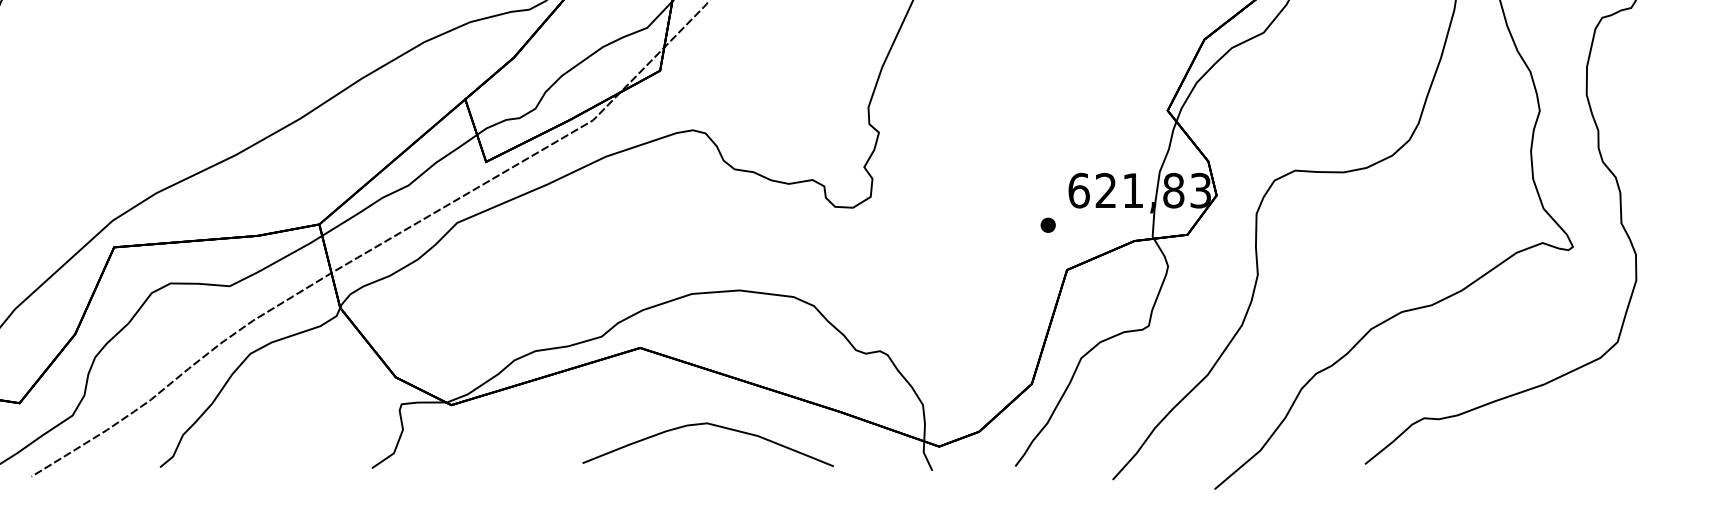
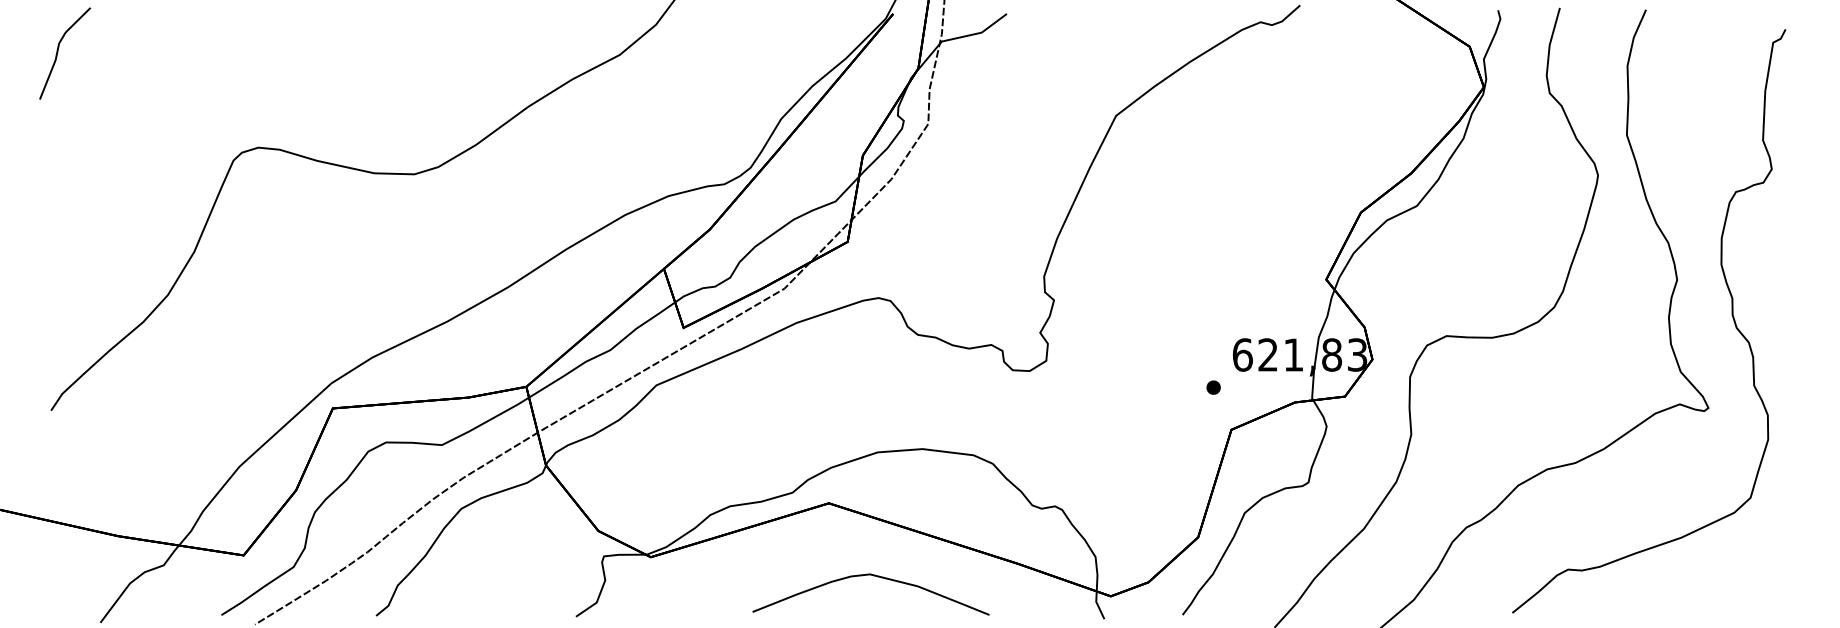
curve: (710, 425) -> (873, 576), moved

